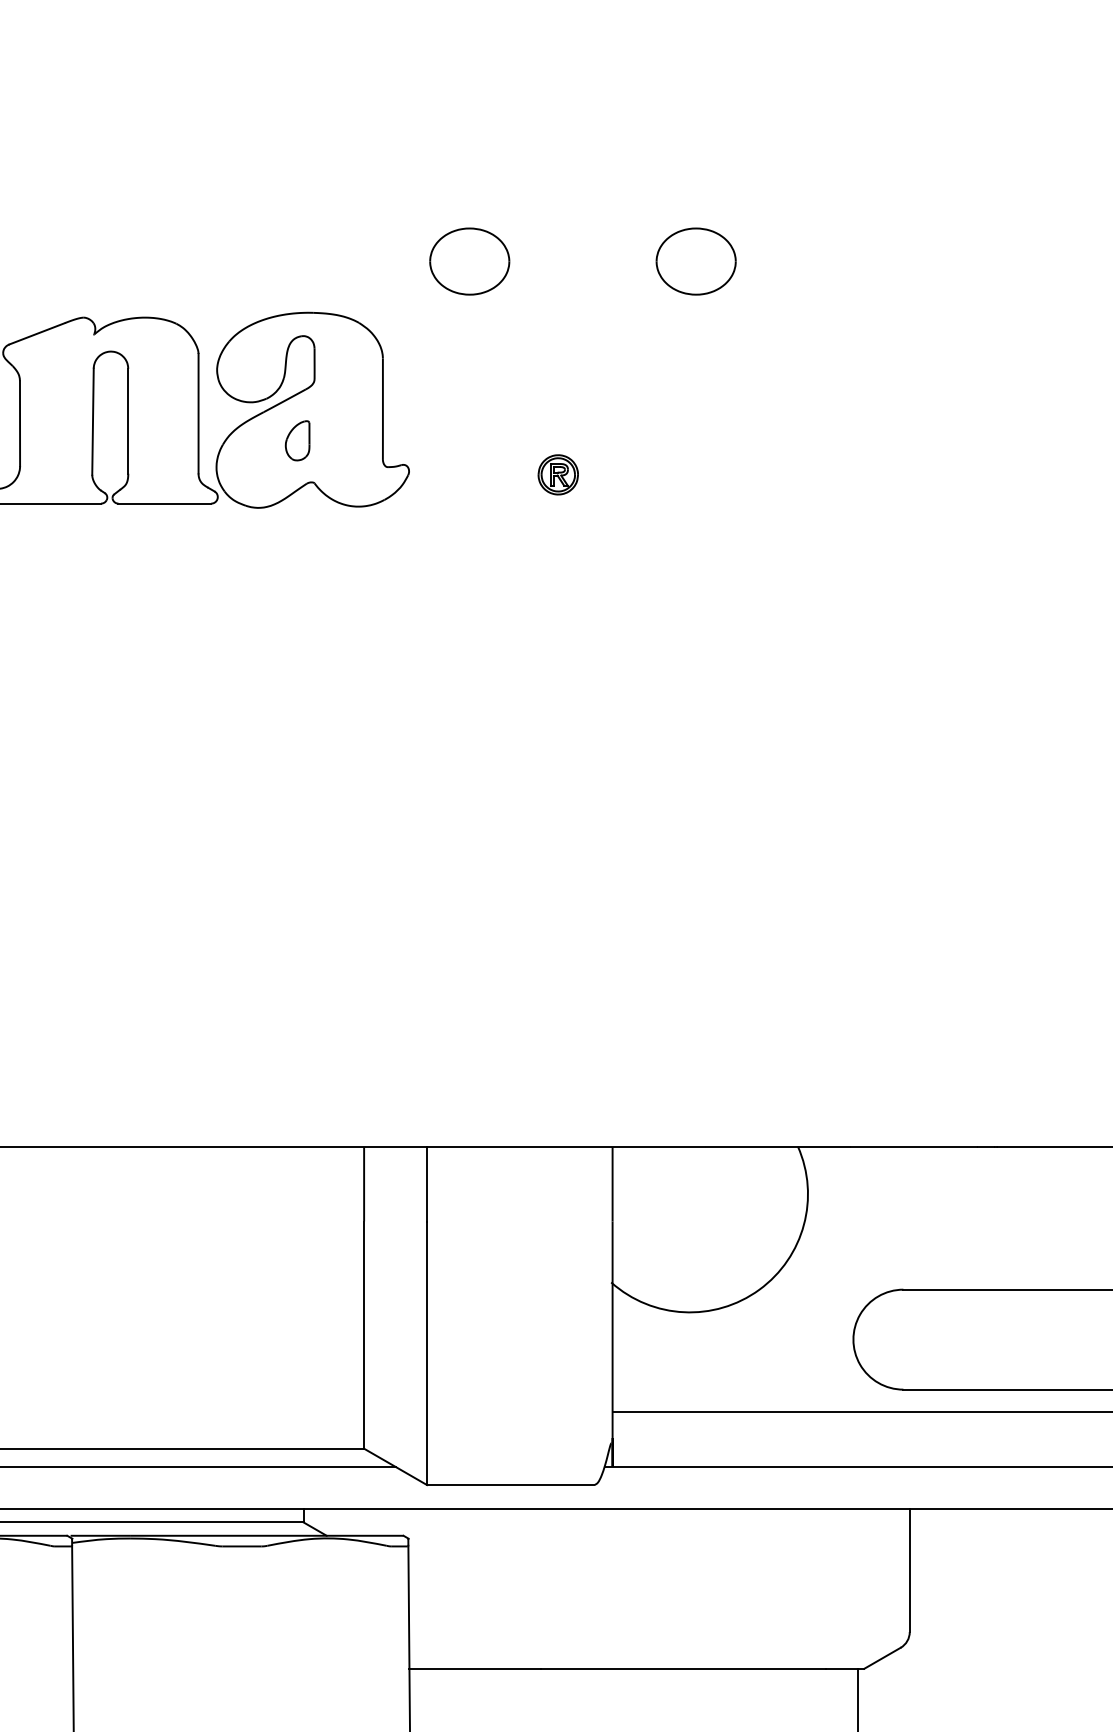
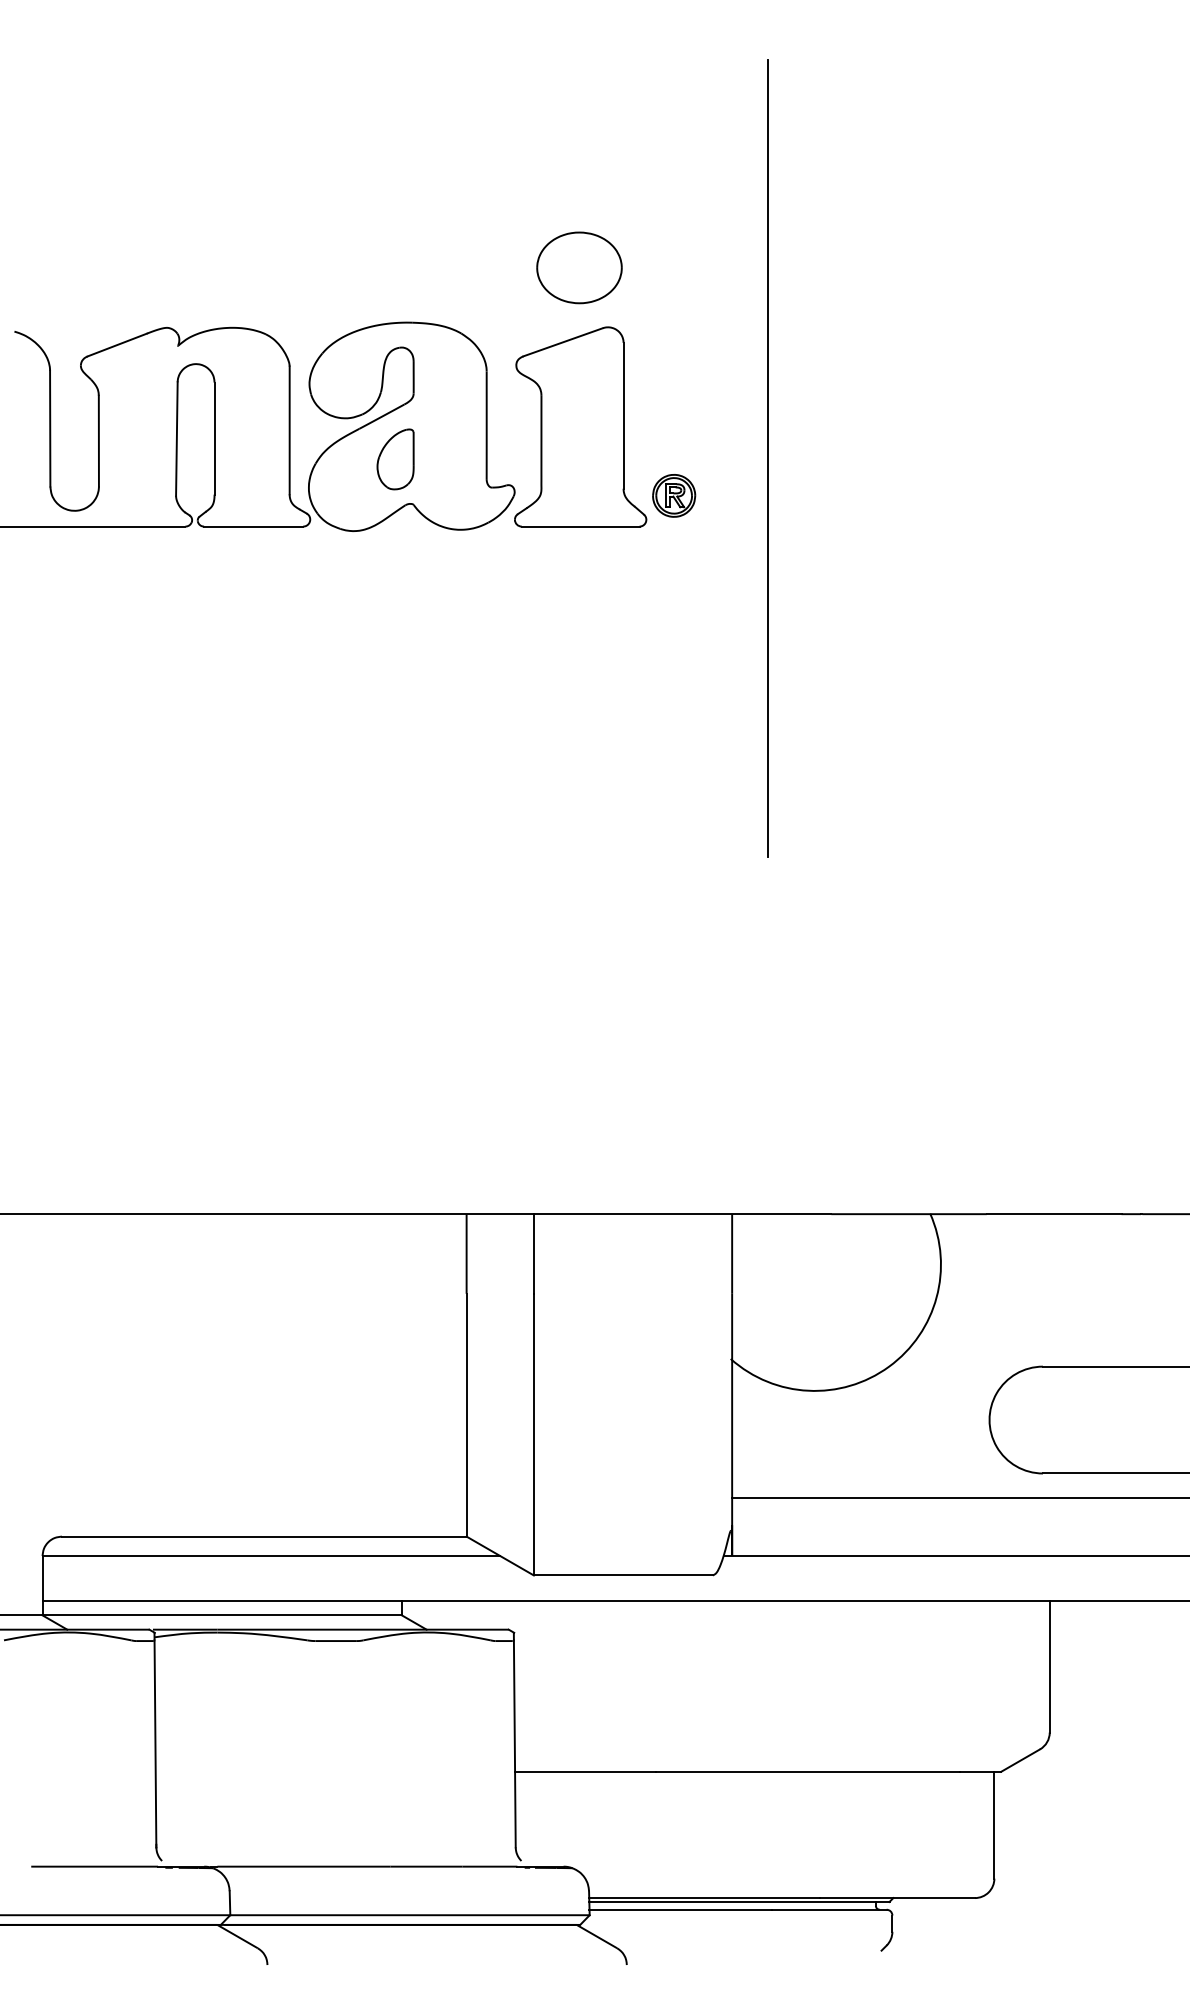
part: (696, 261) -> (821, 267), removed
part: (470, 409) -> (580, 426), added
line: (646, 439) -> (768, 458), added
part: (297, 440) -> (395, 459), size x1.43

